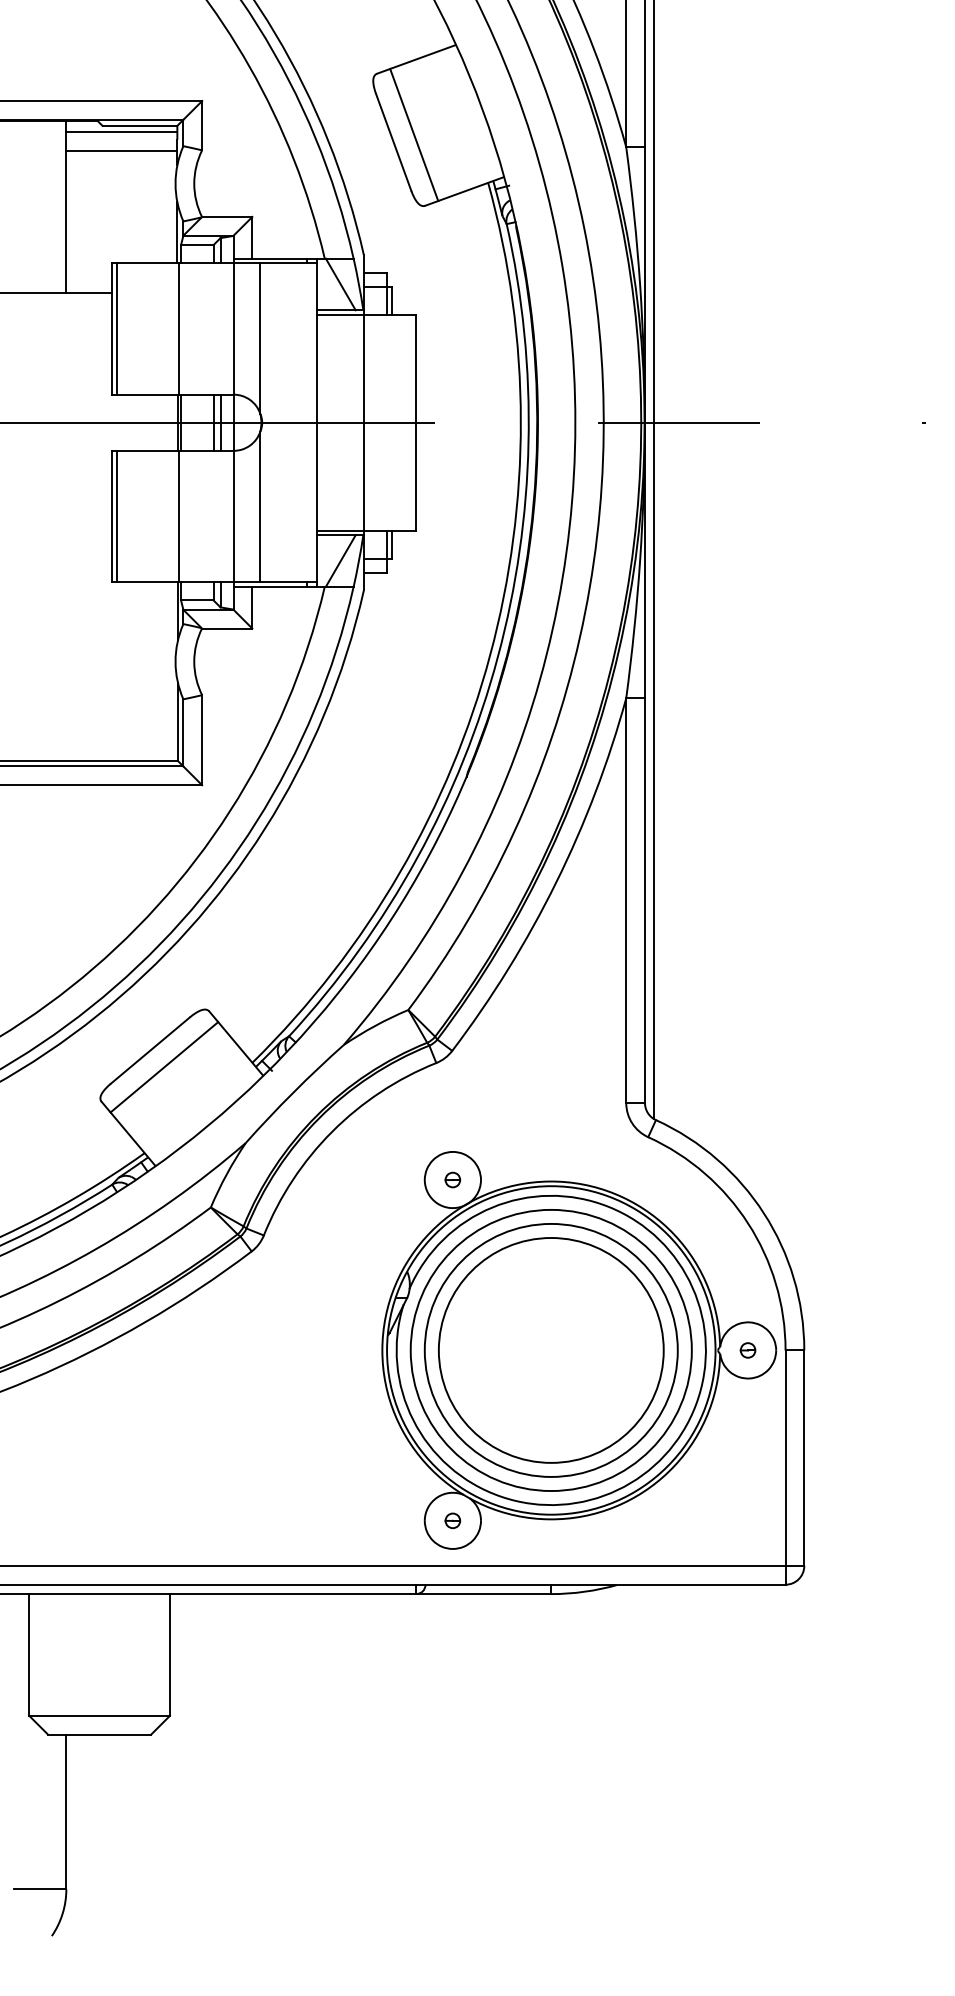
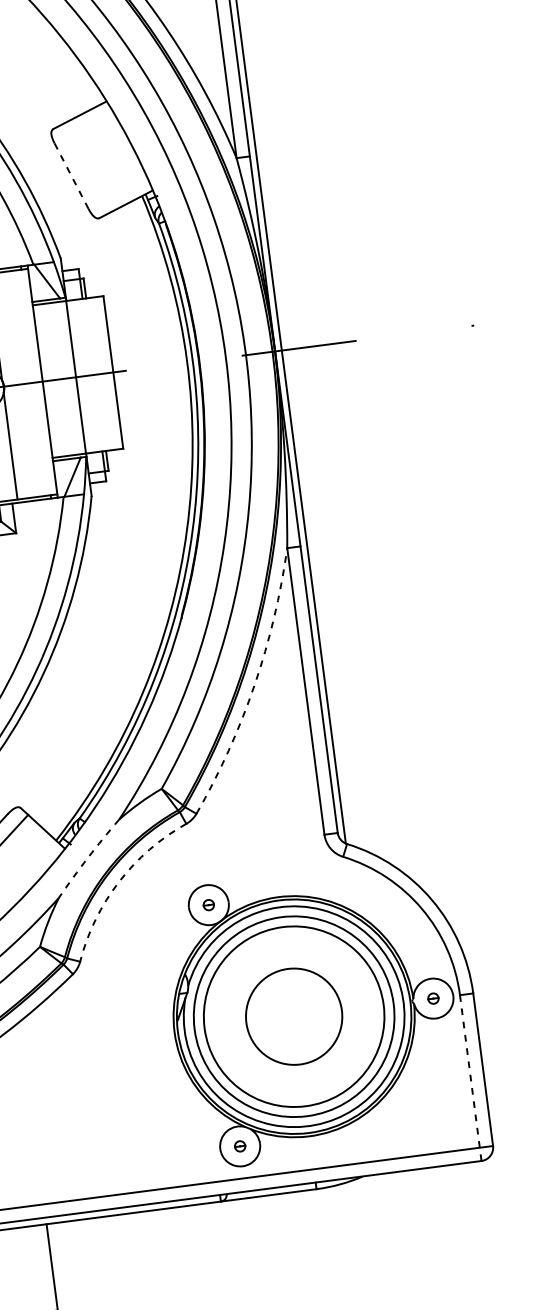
line: (414, 134) -> (85, 168), removed
line: (393, 142) -> (71, 176), solid -> dashed
arc: (556, 882) -> (254, 685), solid -> dashed
arc: (293, 1092) -> (87, 857), solid -> dashed
arc: (332, 1131) -> (119, 881), solid -> dashed
circle: (550, 1350) -> (293, 1016), size x0.6
line: (785, 1467) -> (470, 1078), solid -> dashed

